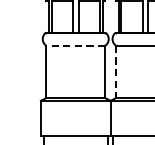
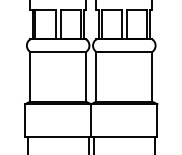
line: (76, 45) -> (58, 51), dashed -> solid
line: (116, 71) -> (96, 76), dashed -> solid

